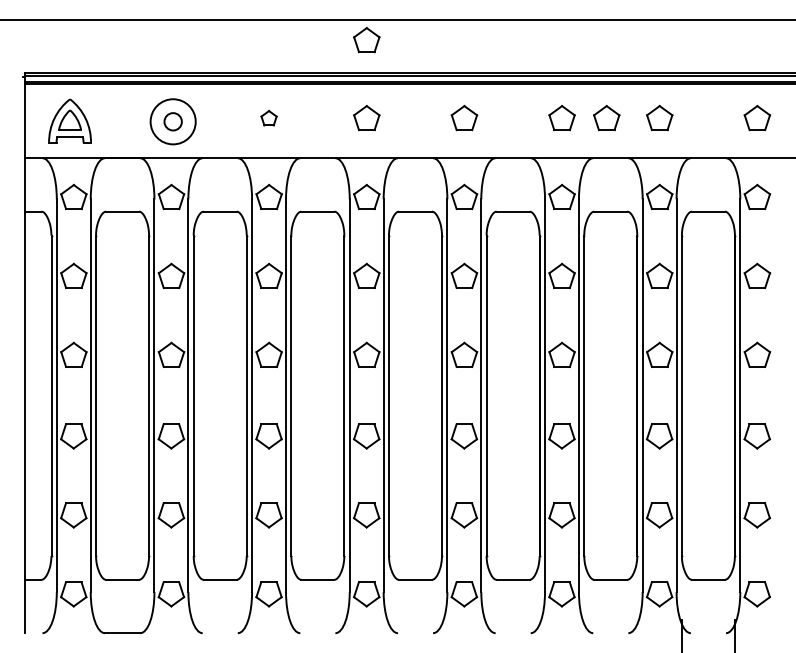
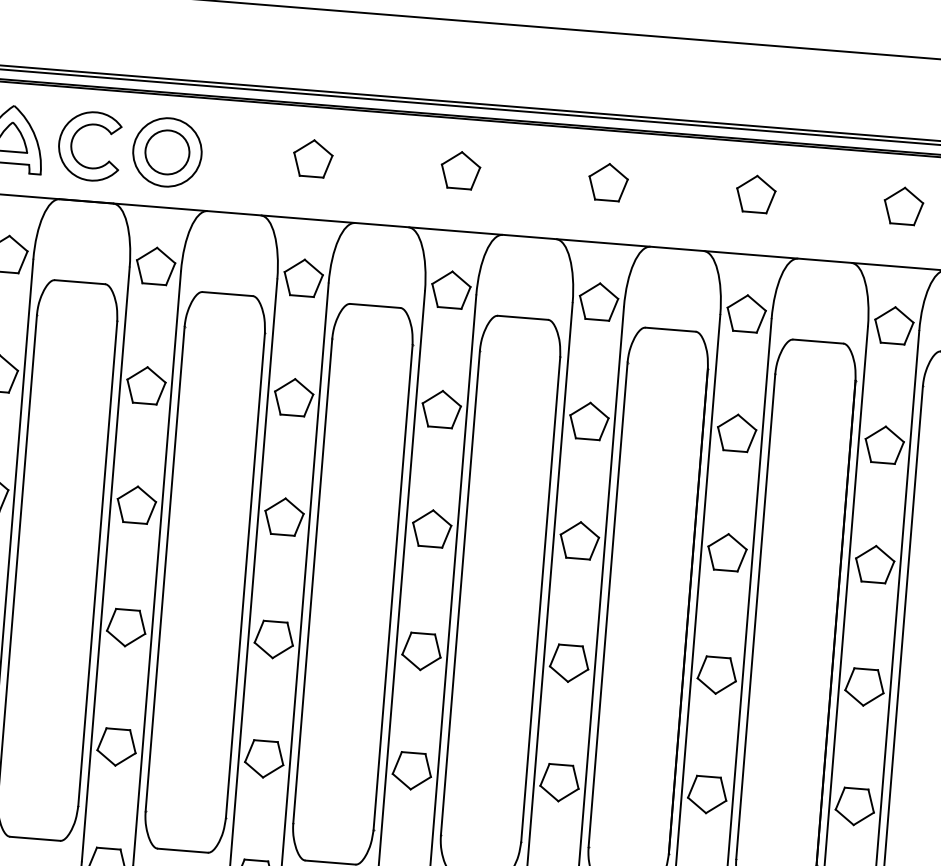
part: (366, 40) -> (469, 52), removed
part: (111, 117) -> (74, 138), added
part: (268, 118) -> (311, 159), size x1.67
part: (606, 118) -> (823, 200), removed
circle: (172, 121) -> (166, 151), size x1.67

